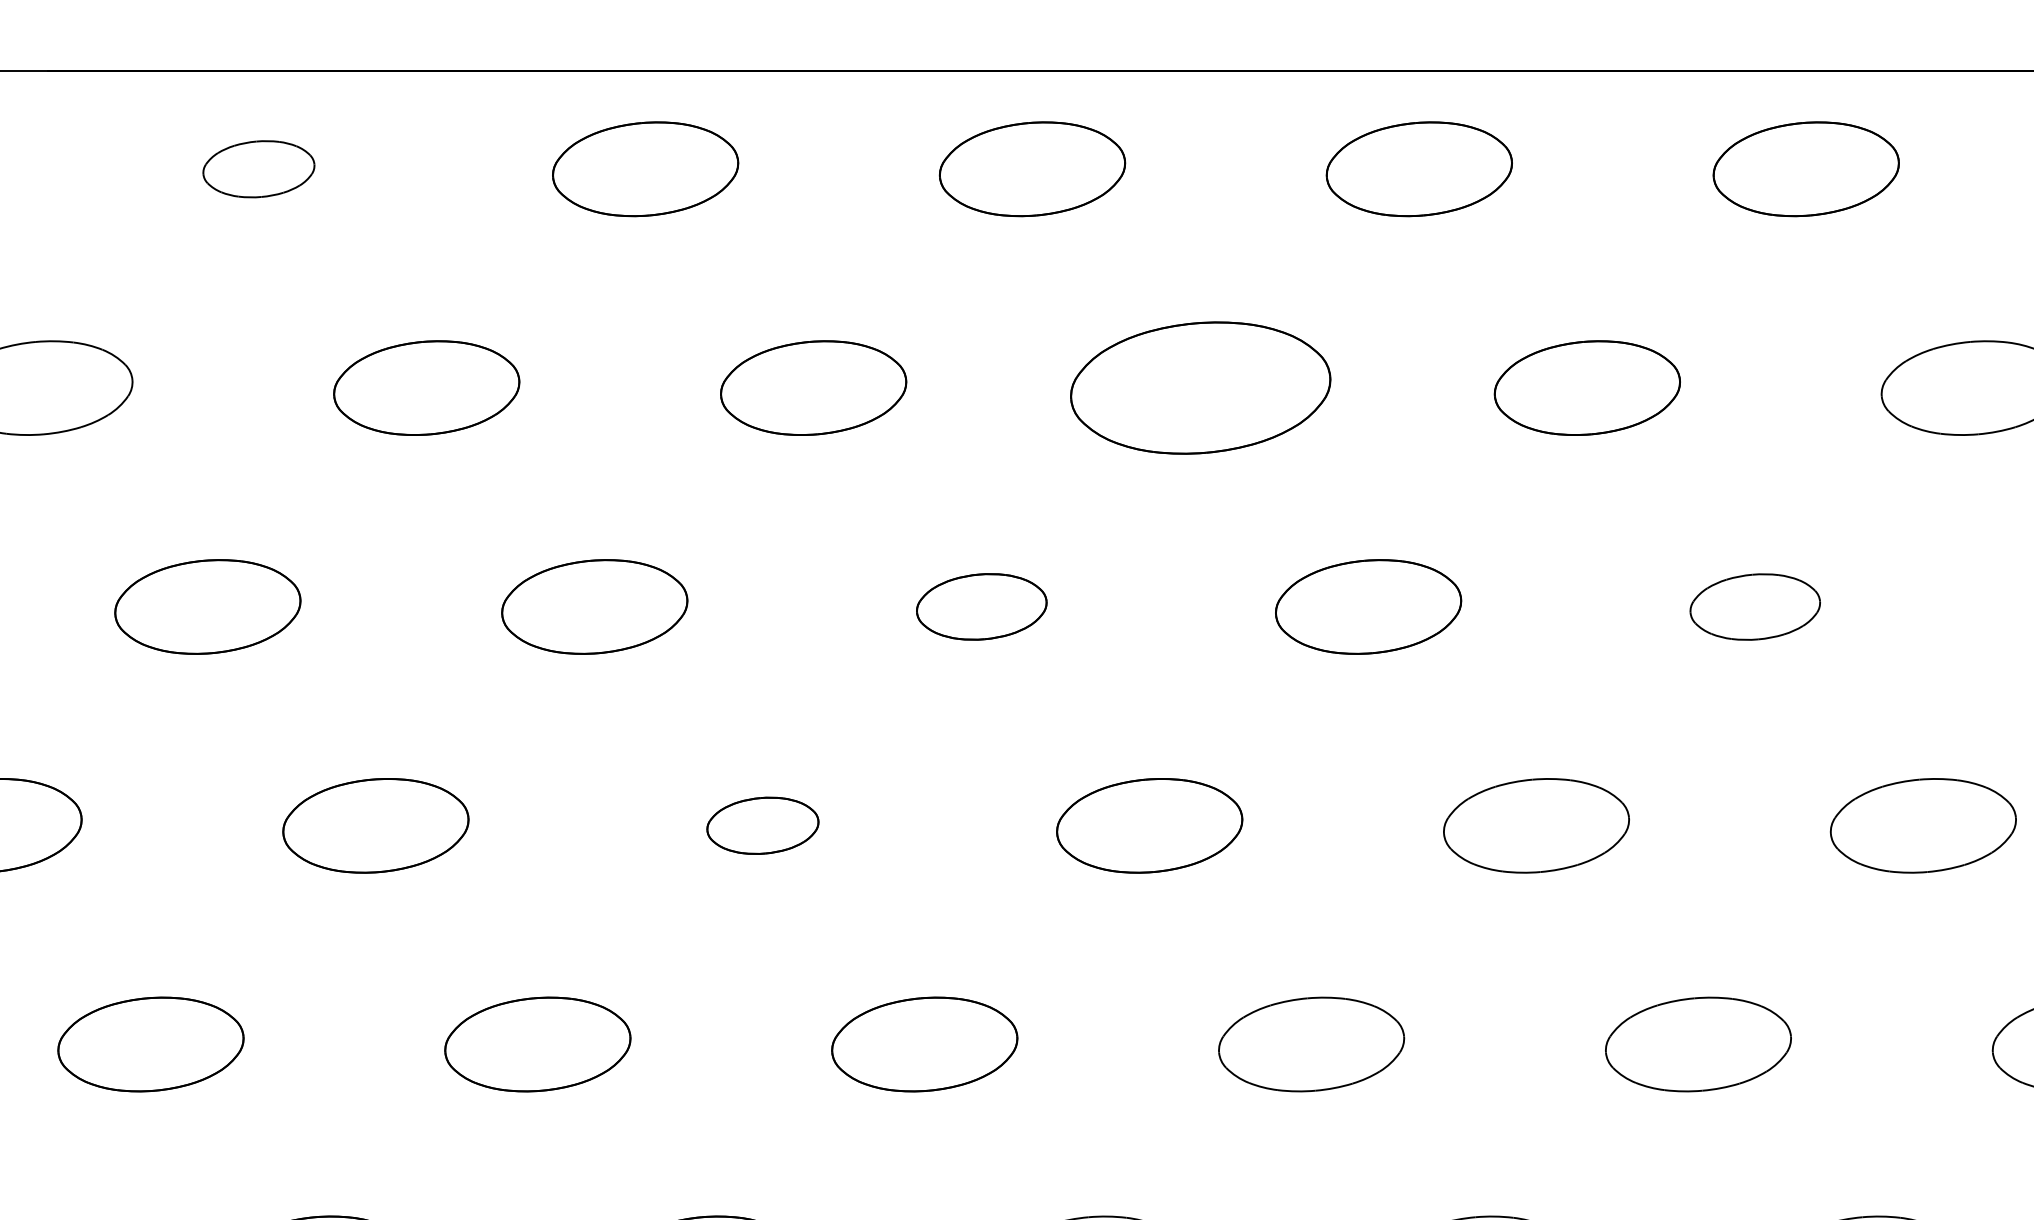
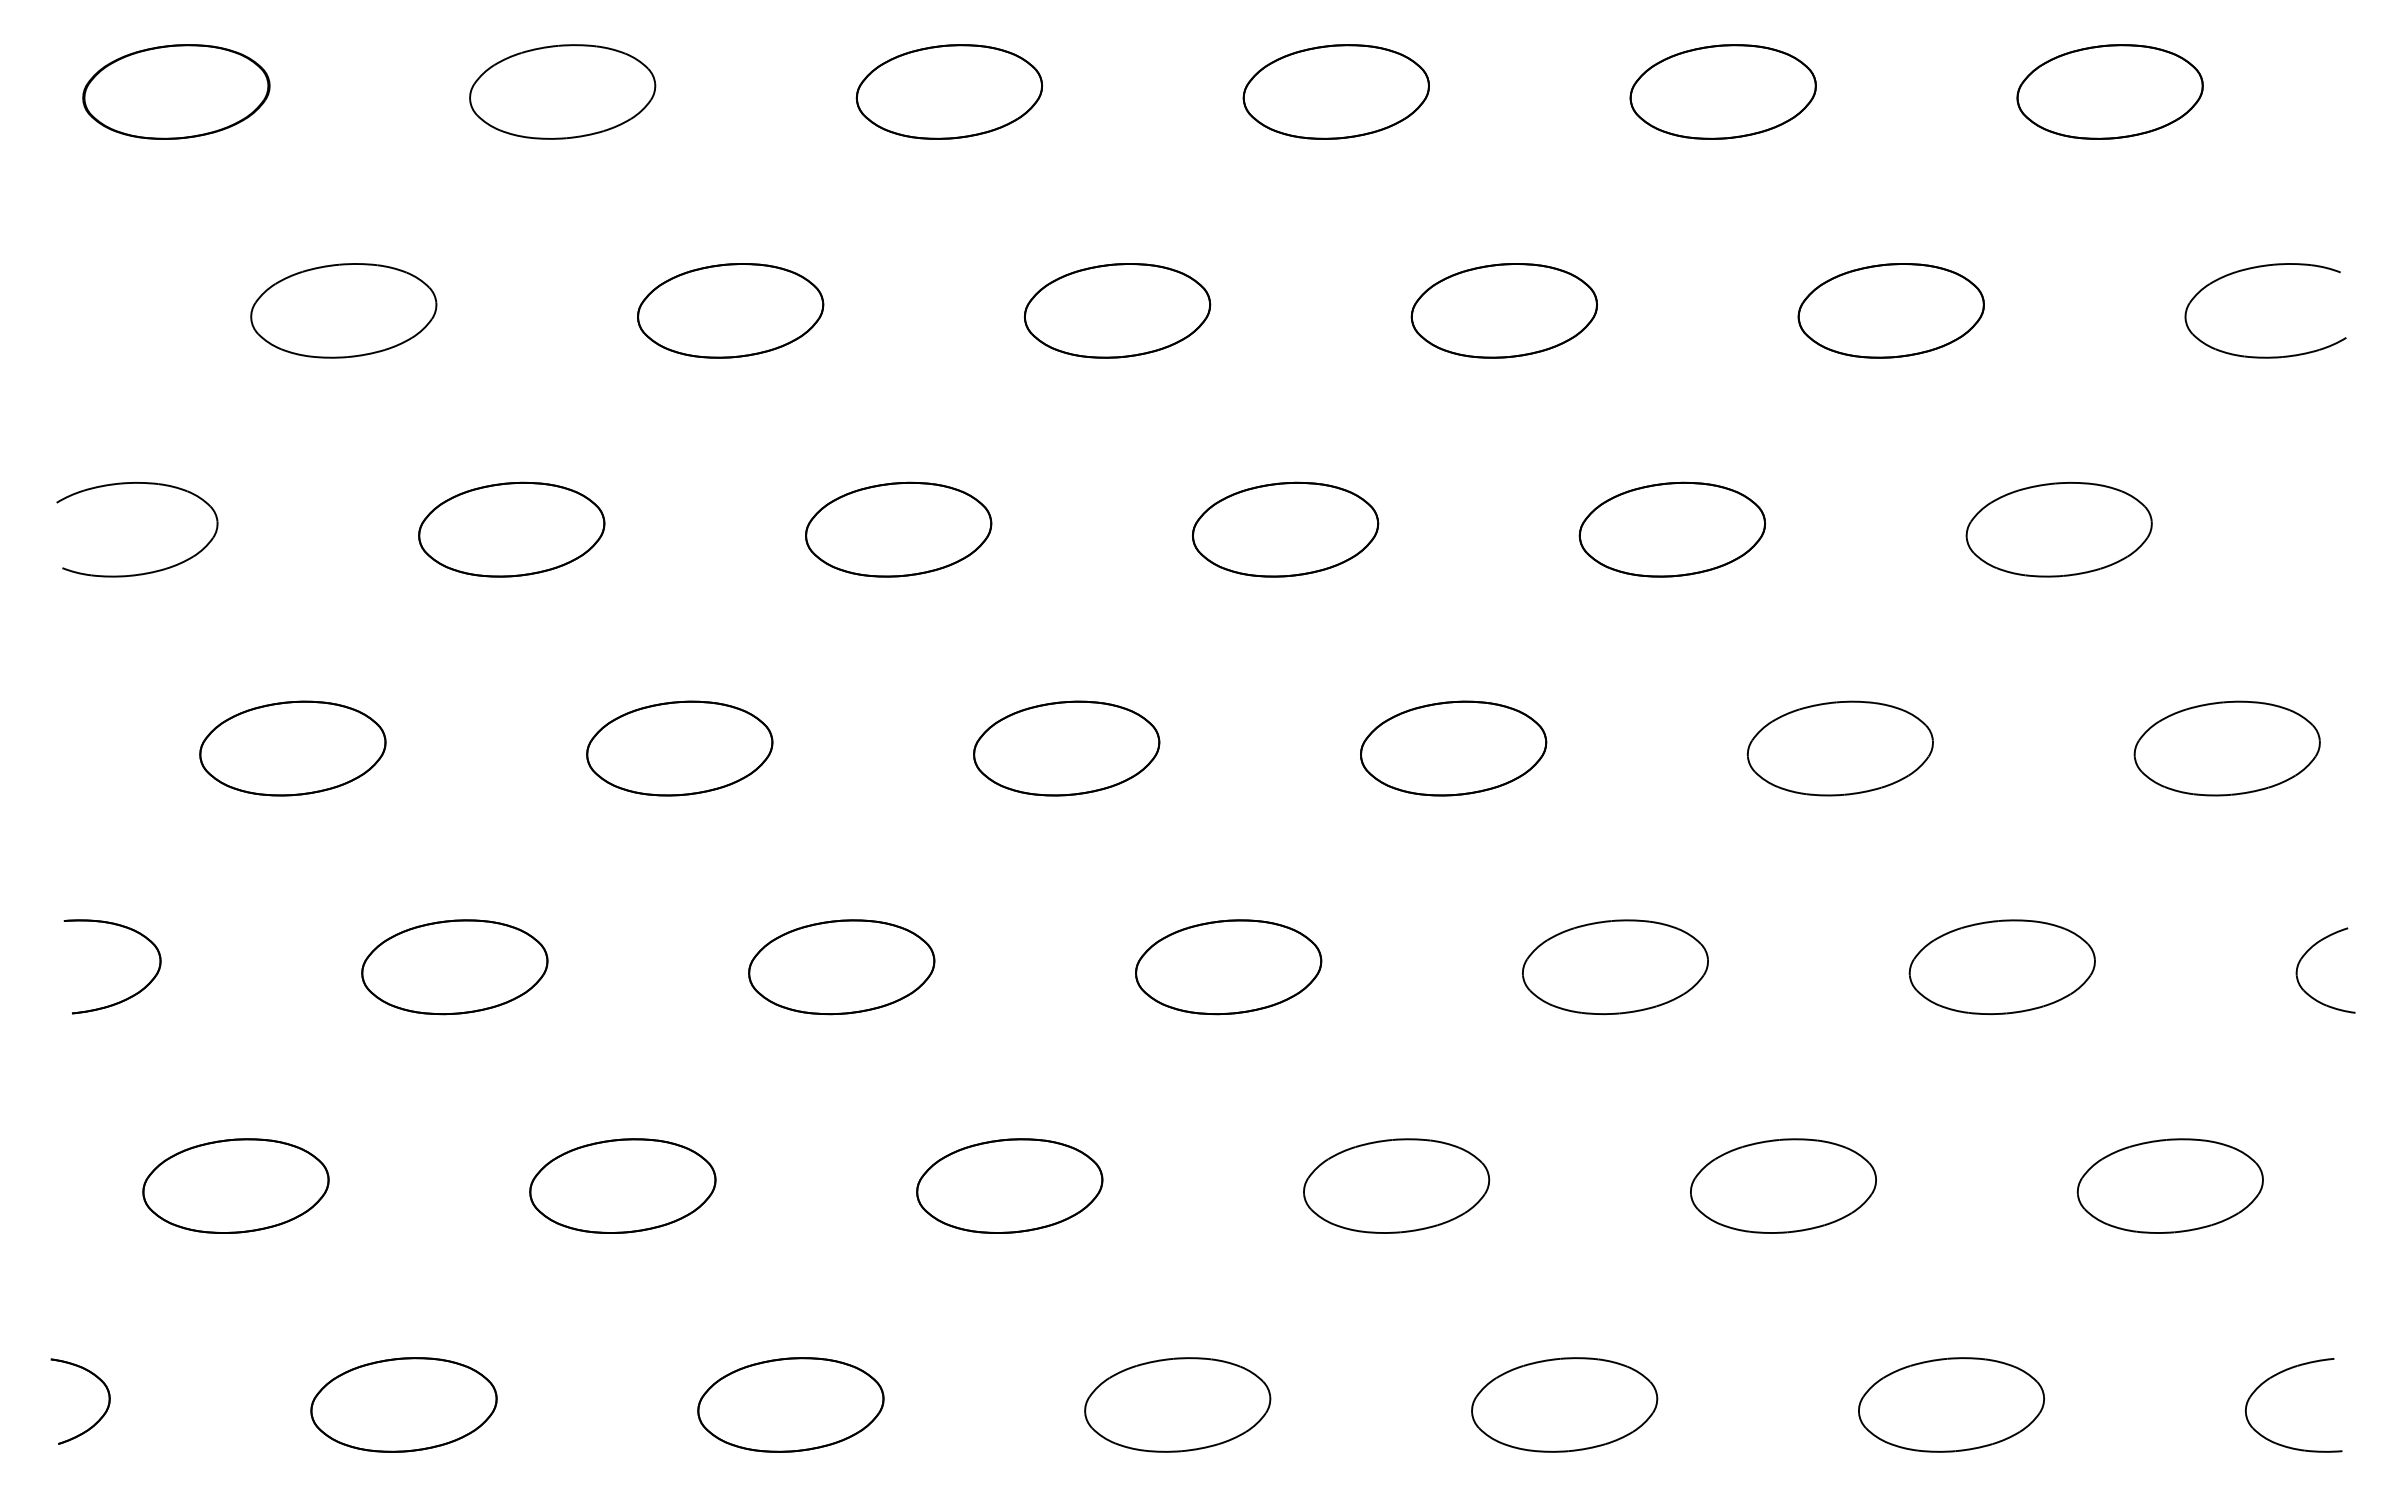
part: (258, 168) -> (562, 91), size x1.67
part: (1199, 387) -> (1503, 310), size x0.71
part: (981, 606) -> (1285, 529), size x1.43
part: (1754, 606) -> (2058, 529), size x1.43
part: (762, 825) -> (1066, 748), size x1.67

